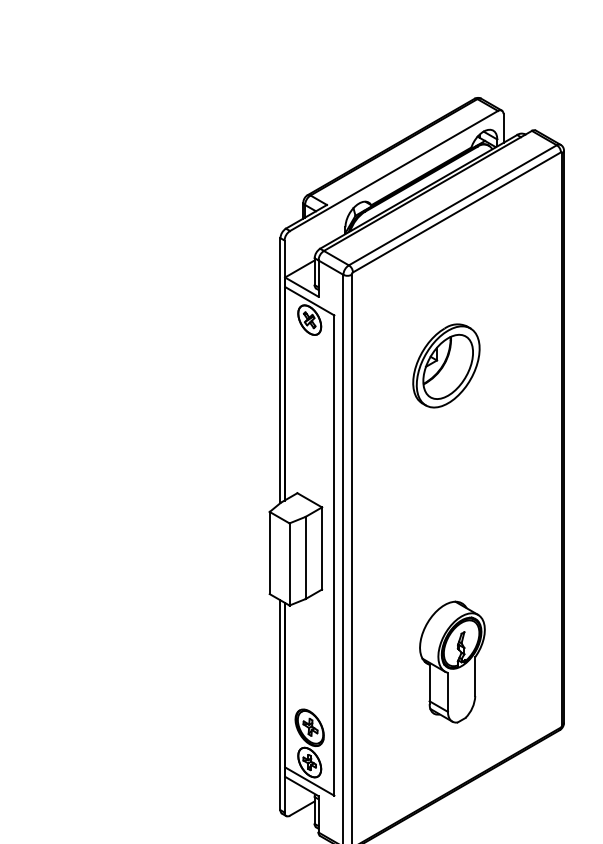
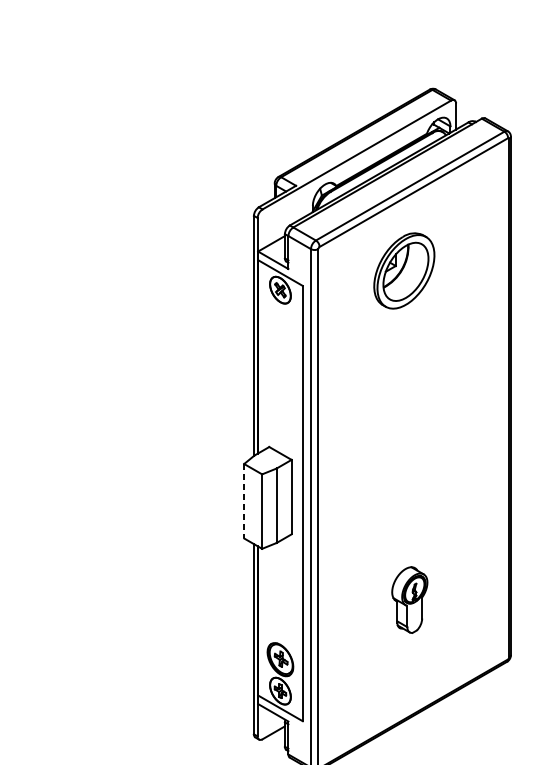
part: (446, 365) -> (404, 270), moved
line: (269, 553) -> (243, 501), solid -> dashed
part: (452, 661) -> (409, 599), size x0.6

